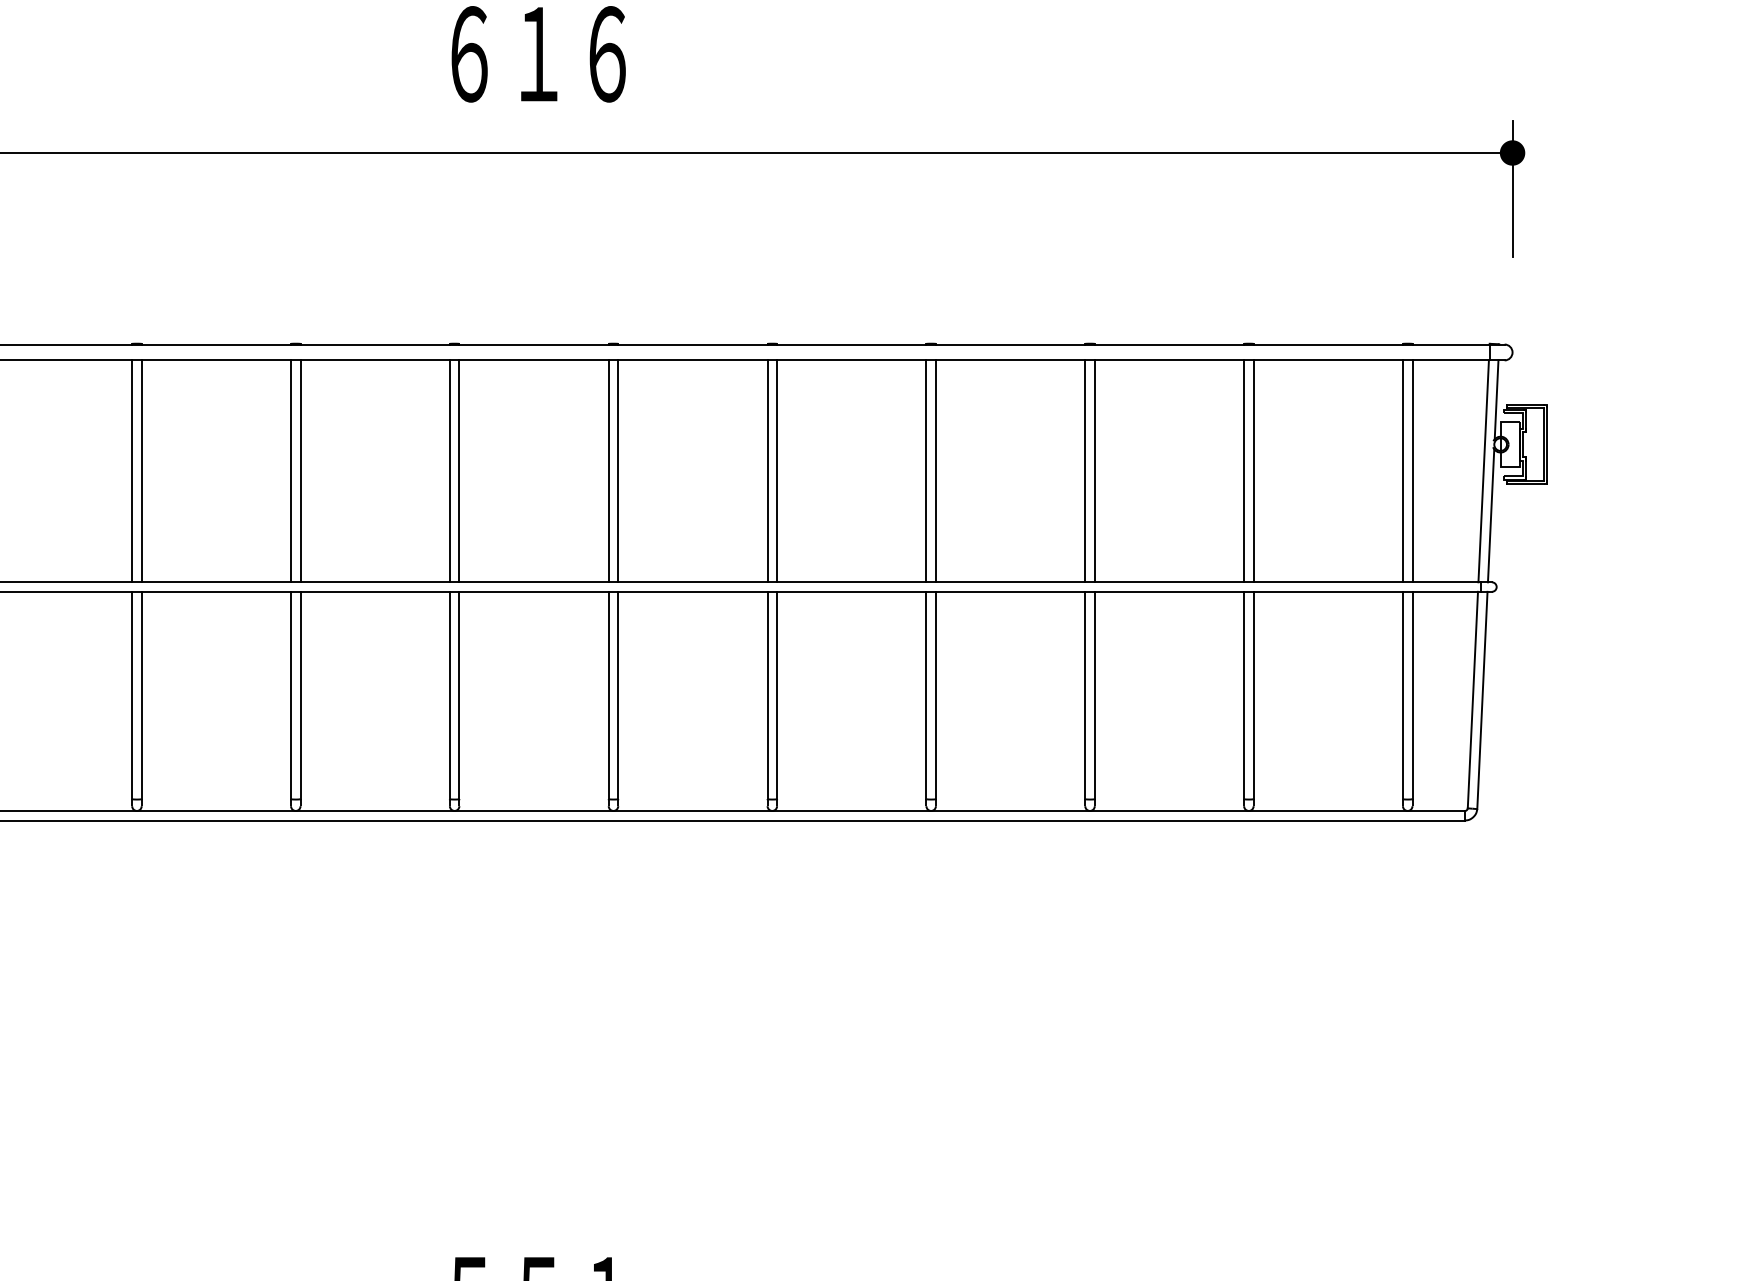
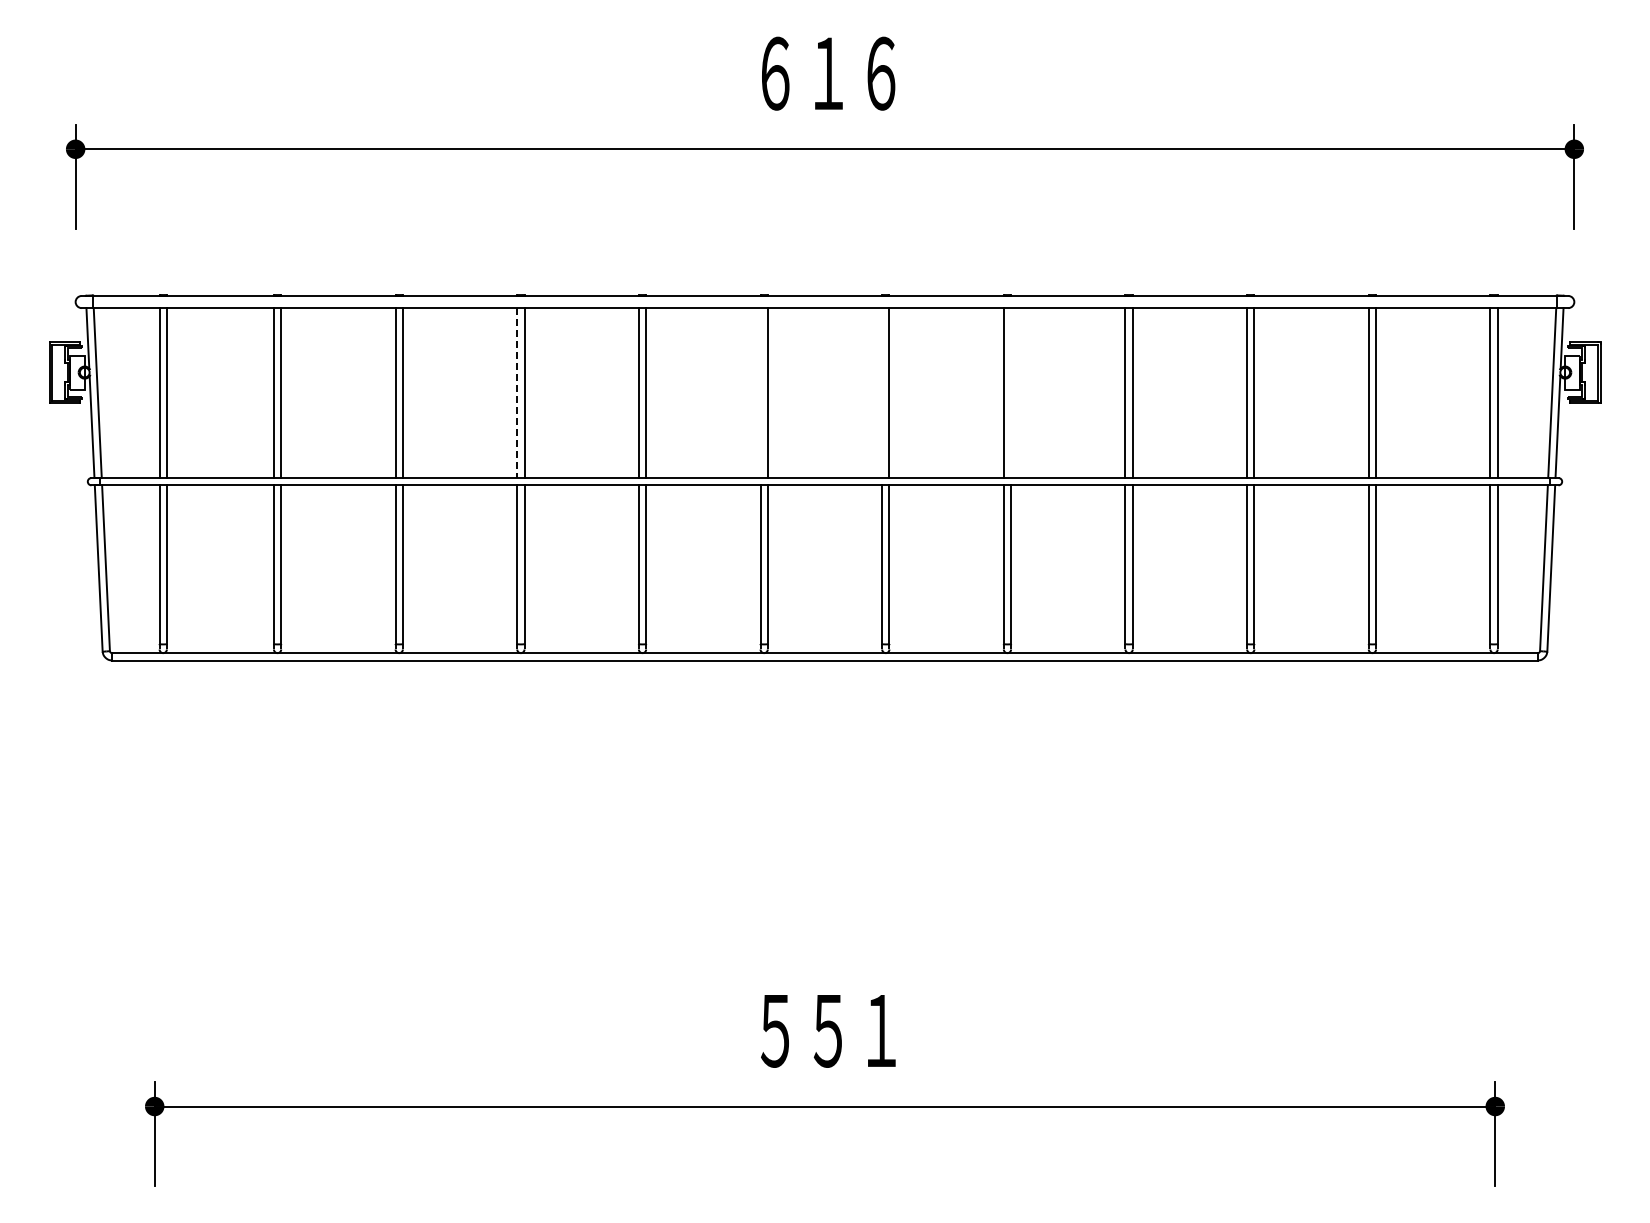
line: (132, 471) -> (517, 393), solid -> dashed
line: (449, 471) -> (760, 393), removed
line: (609, 471) -> (882, 393), removed
line: (777, 471) -> (1011, 393), removed

